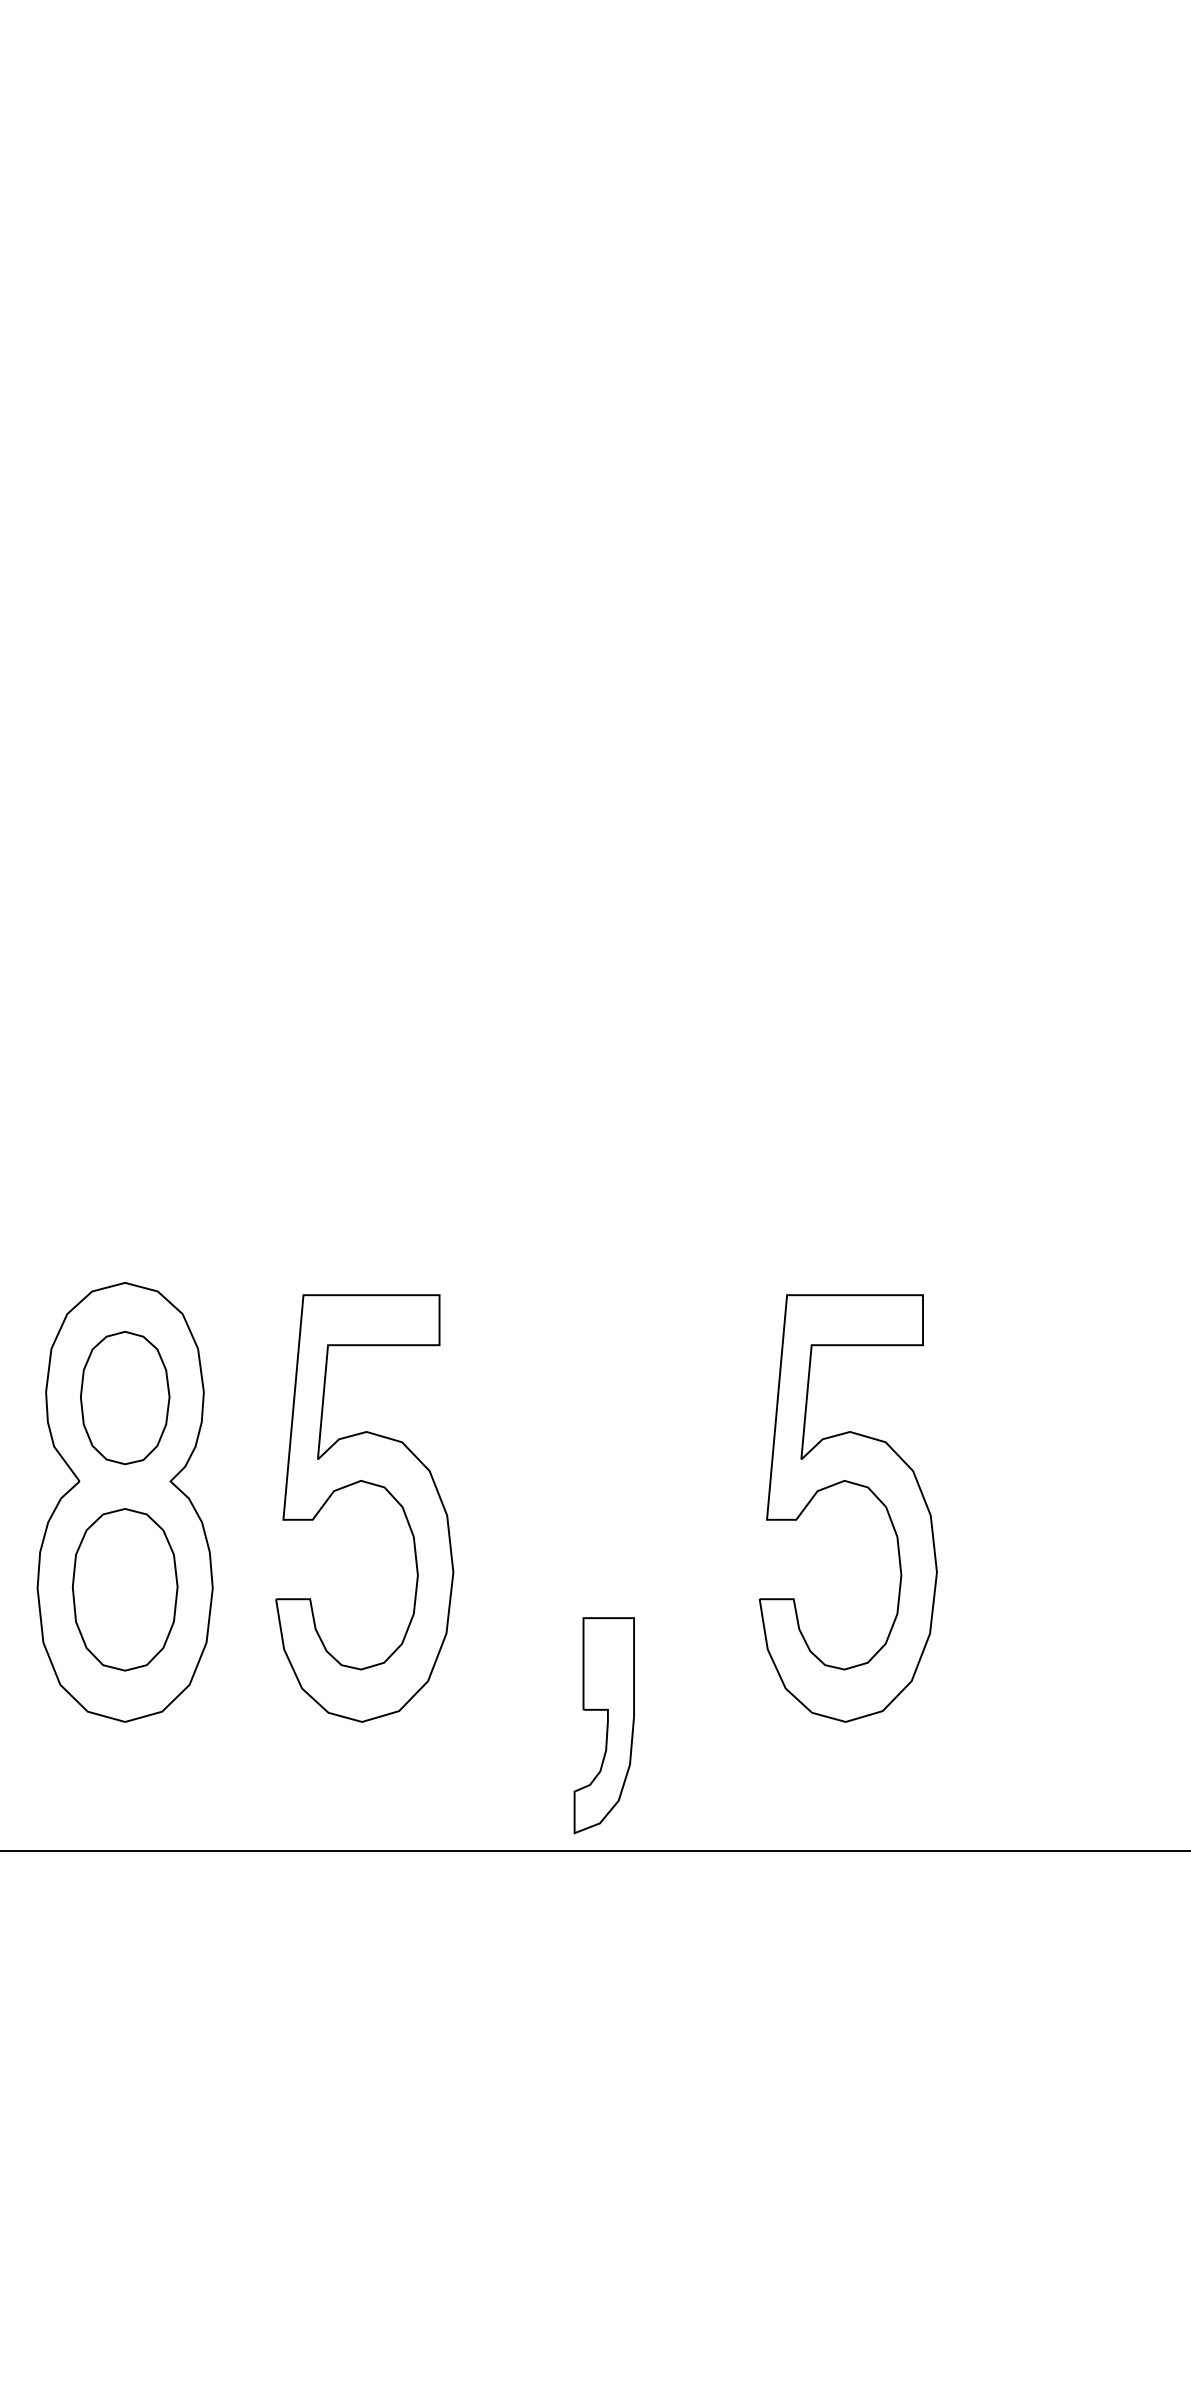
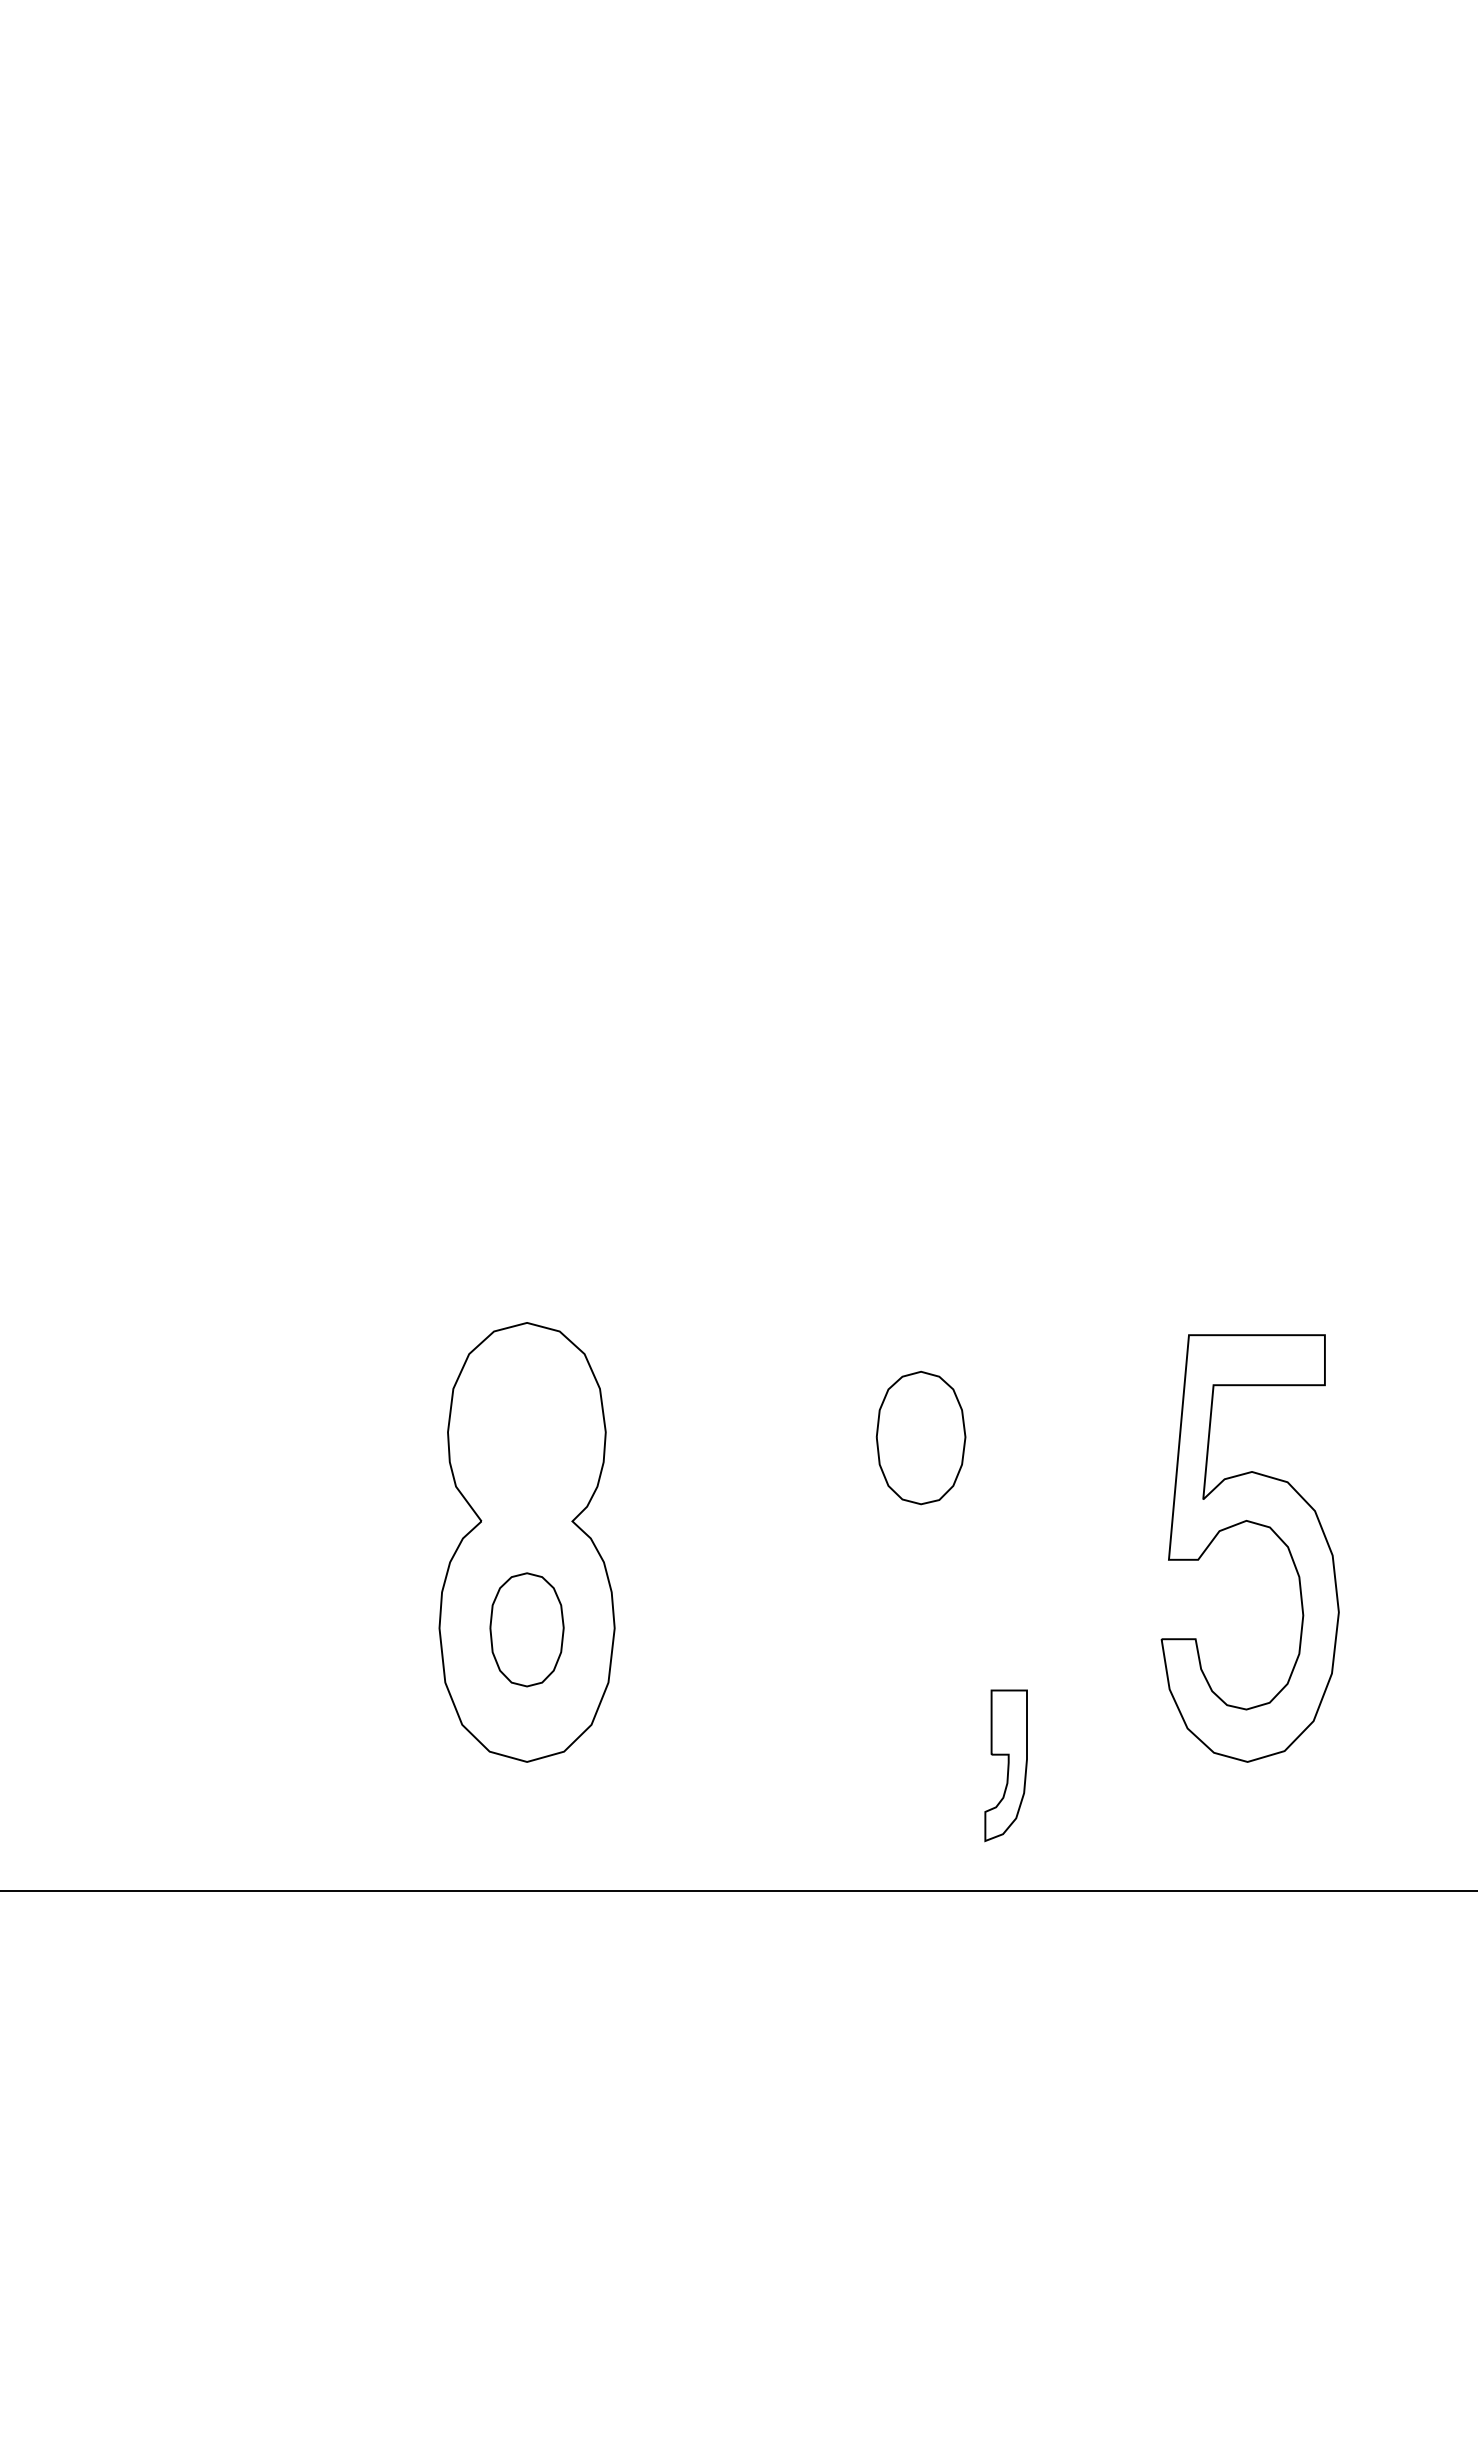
part: (124, 1398) -> (920, 1438), moved
part: (369, 1484) -> (771, 1524), removed
part: (124, 1589) -> (526, 1629), size x0.7
part: (603, 1725) -> (1005, 1765), size x0.7

